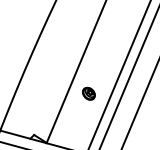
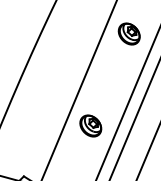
part: (119, 18) -> (128, 34), added
part: (88, 93) -> (90, 125), size x1.43

